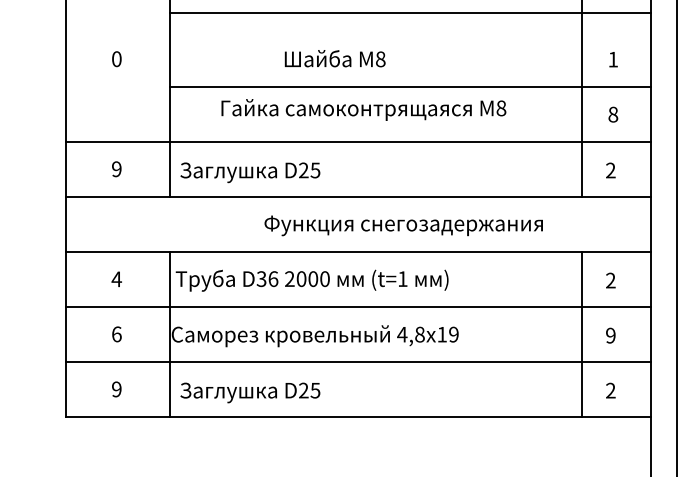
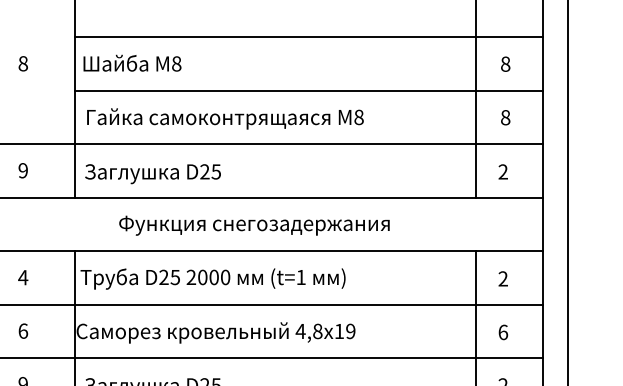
line: (410, 12) -> (308, 36), moved
text: (116, 58) -> (22, 63), 0 -> 8
text: (334, 58) -> (131, 63), moved
text: (613, 59) -> (505, 64), 1 -> 8
text: (363, 109) -> (225, 118), moved
text: (403, 225) -> (254, 225), moved
text: (267, 279) -> (169, 277), D36 -> D25
text: (610, 335) -> (502, 332), 9 -> 6

